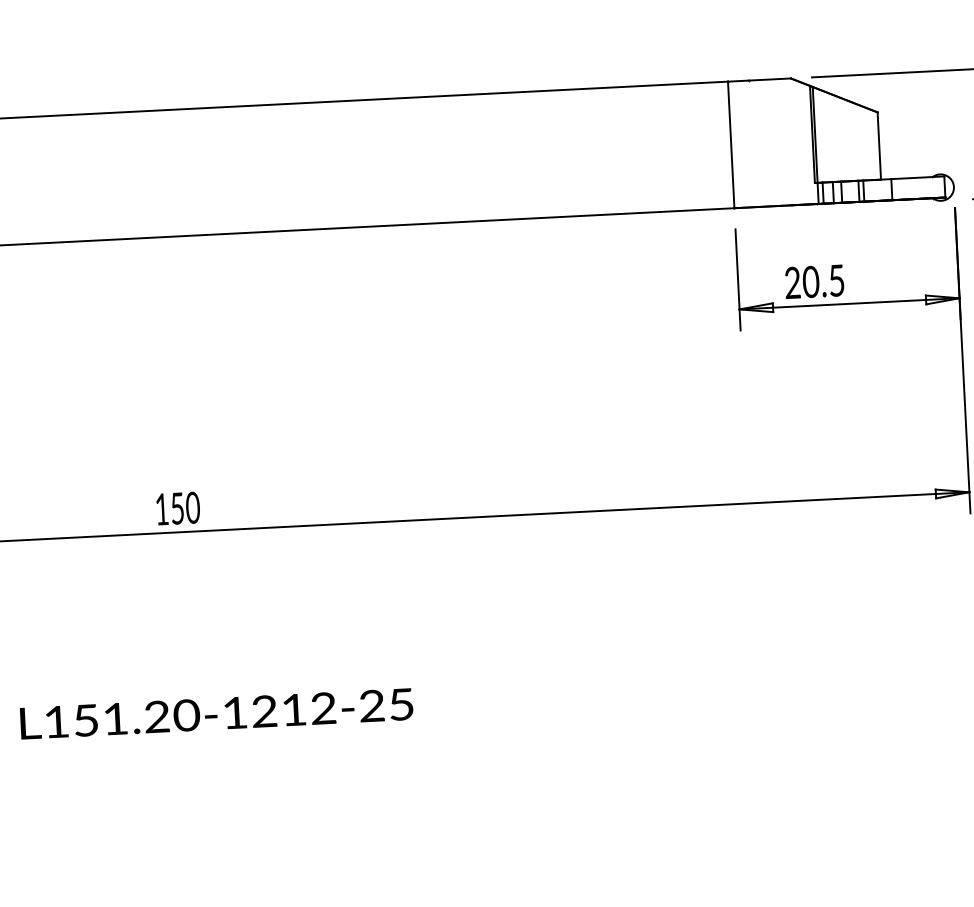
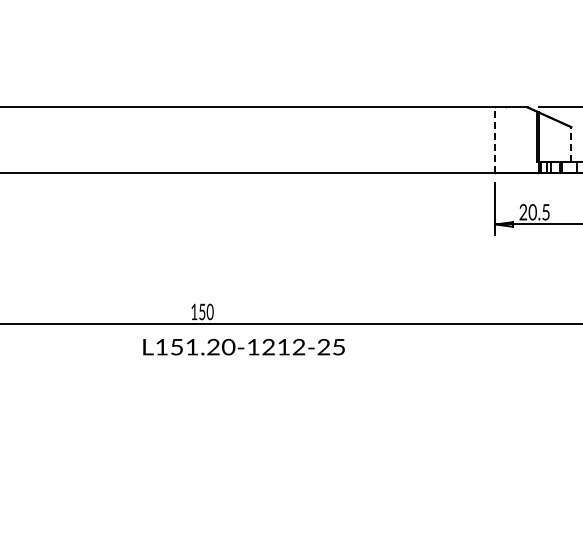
line: (879, 144) -> (571, 143), solid -> dashed
line: (731, 145) -> (495, 140), solid -> dashed
text: (215, 714) -> (243, 347), moved

